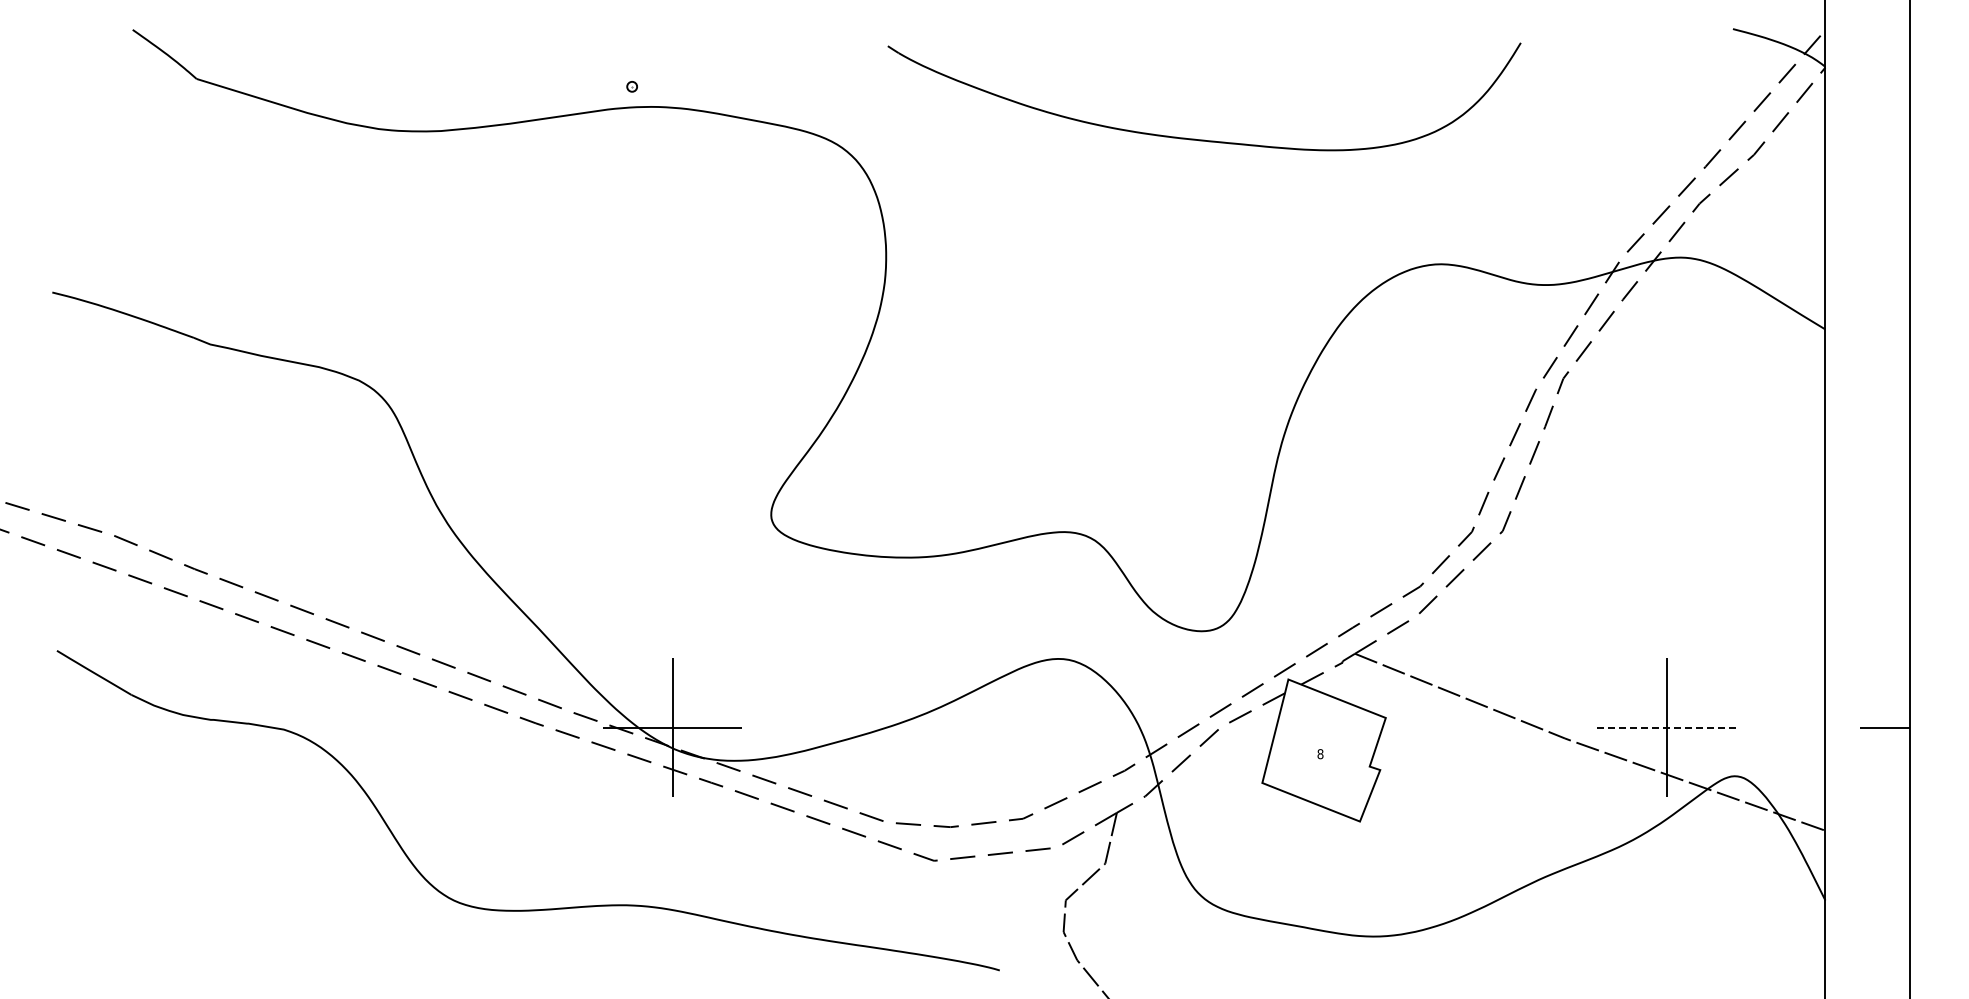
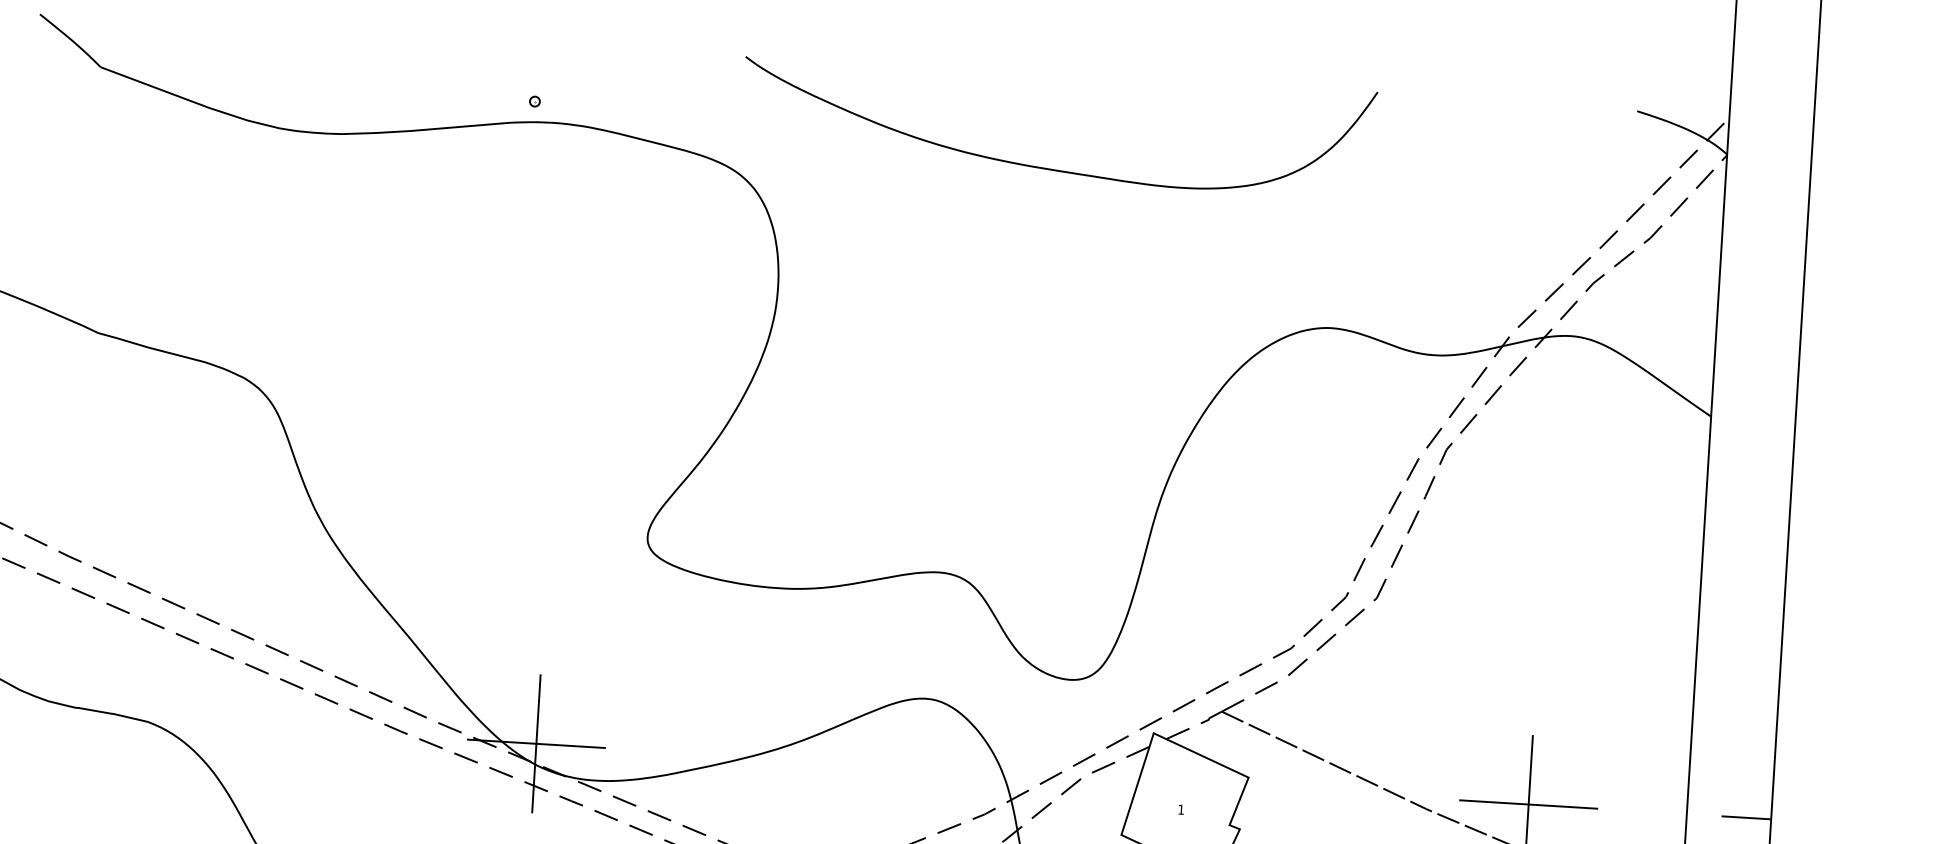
part: (1195, 138) -> (1047, 167), moved
line: (1666, 727) -> (1528, 804), dashed -> solid
text: (1320, 754) -> (1181, 810), 8 -> 1

